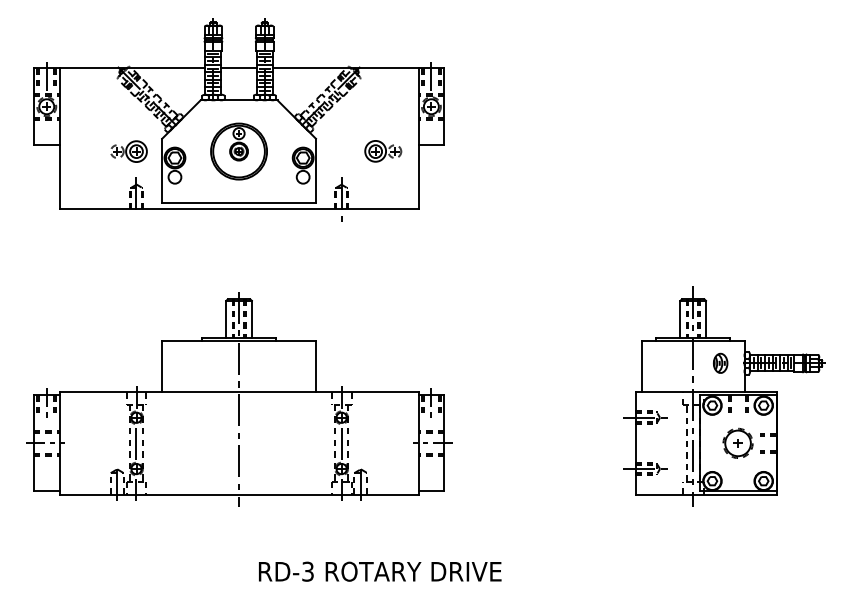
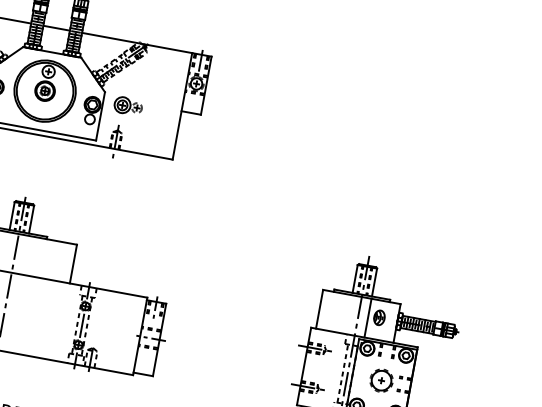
part: (238, 151) -> (44, 90), size x1.43
part: (383, 151) -> (128, 106), moved
line: (706, 366) -> (368, 318), added

